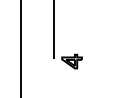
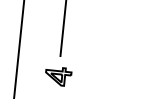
part: (71, 61) -> (57, 76), moved

